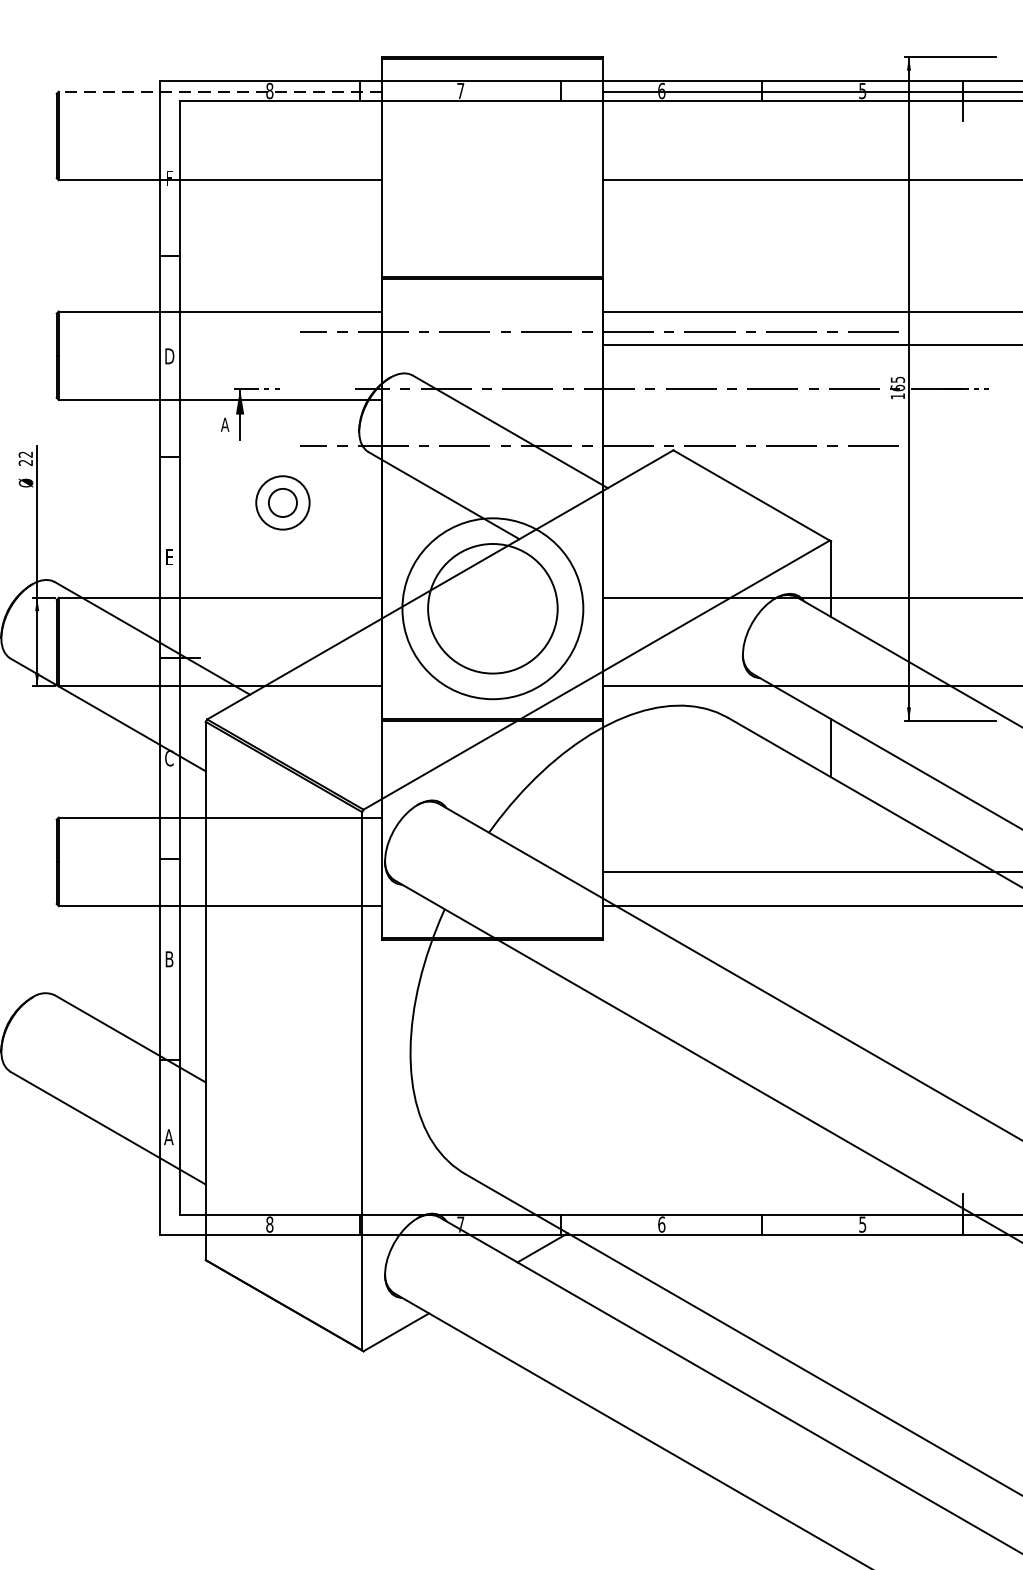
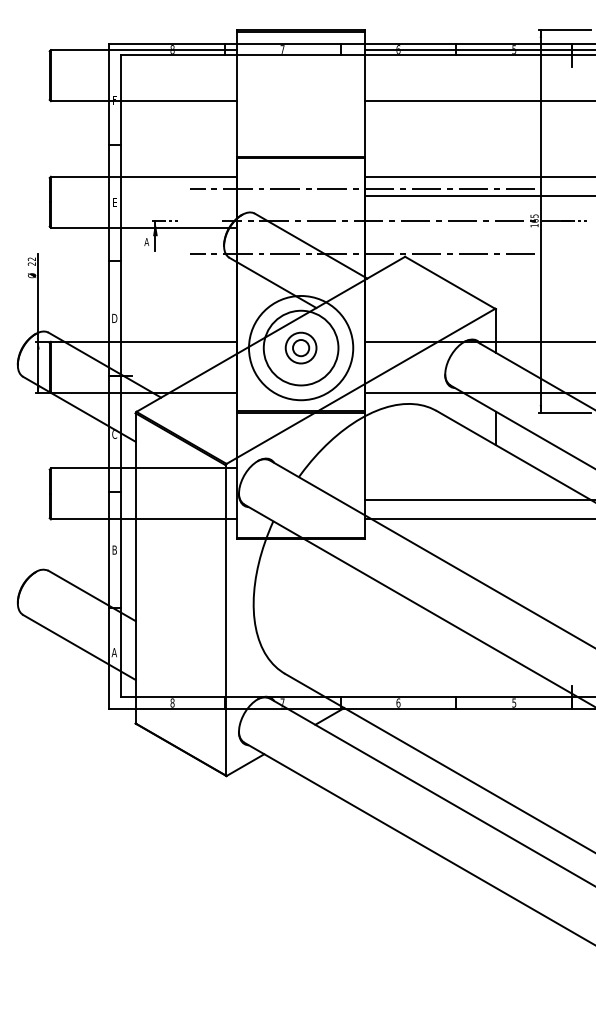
line: (219, 92) -> (143, 50), dashed -> solid
text: (169, 356) -> (114, 202), D -> E
part: (281, 501) -> (300, 347), moved
text: (169, 555) -> (114, 317), E -> D

